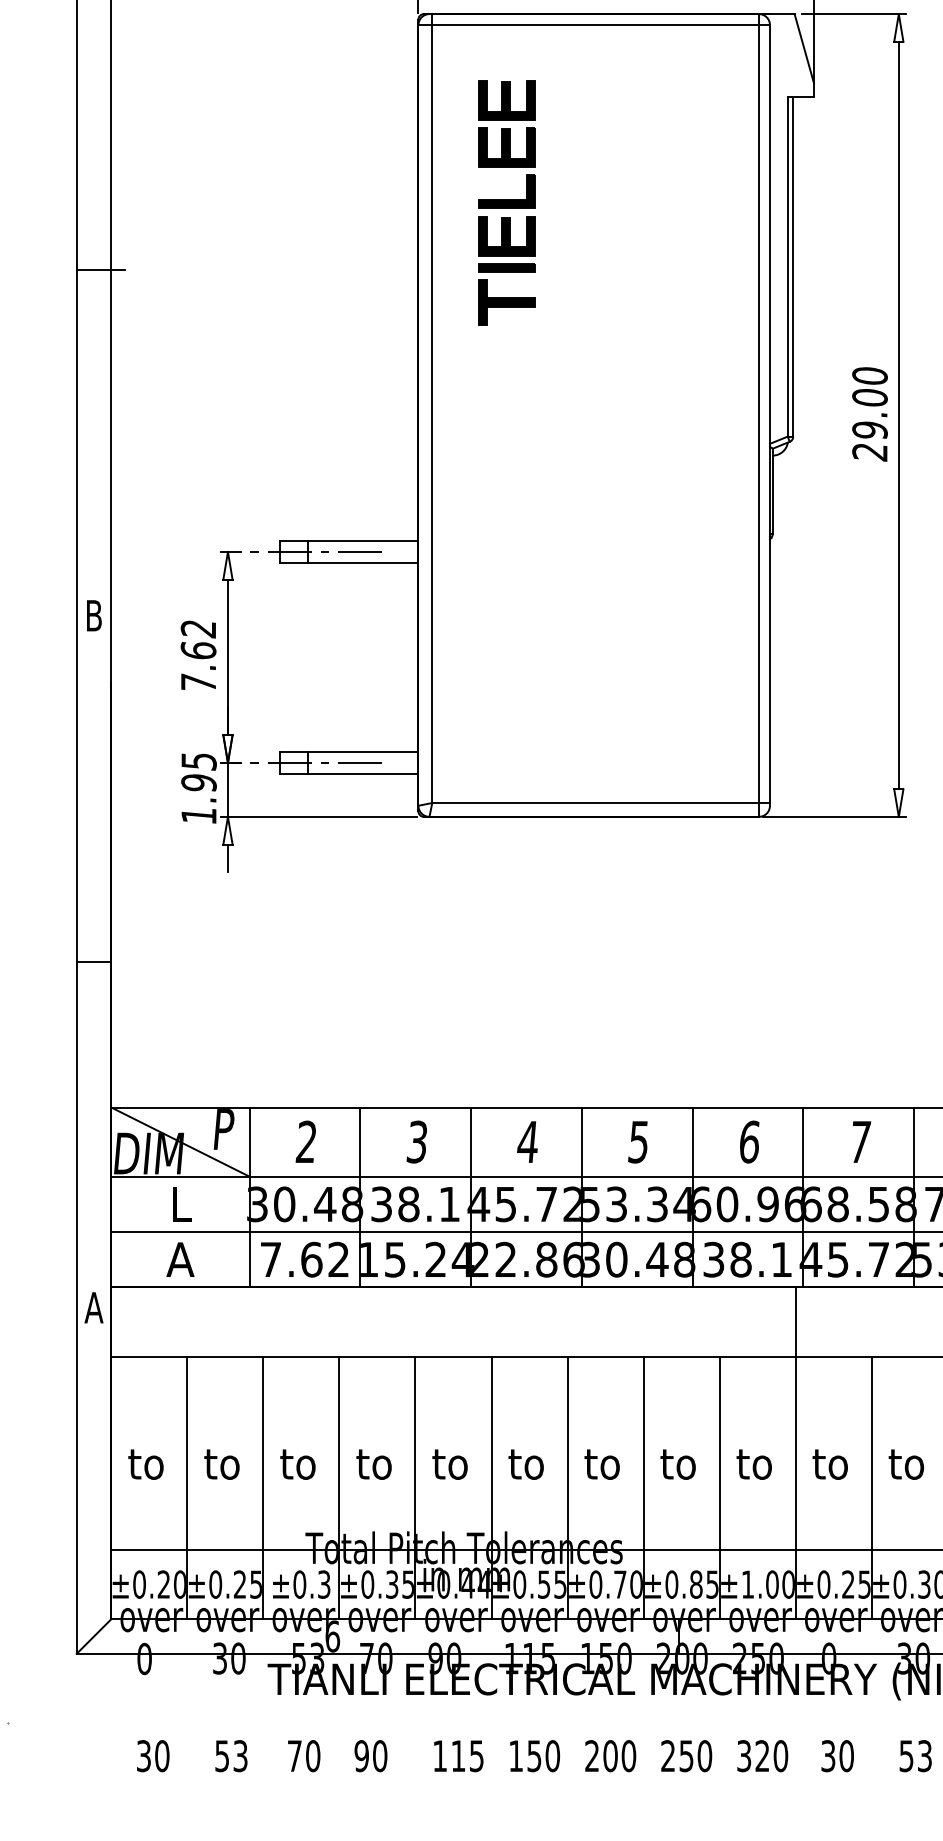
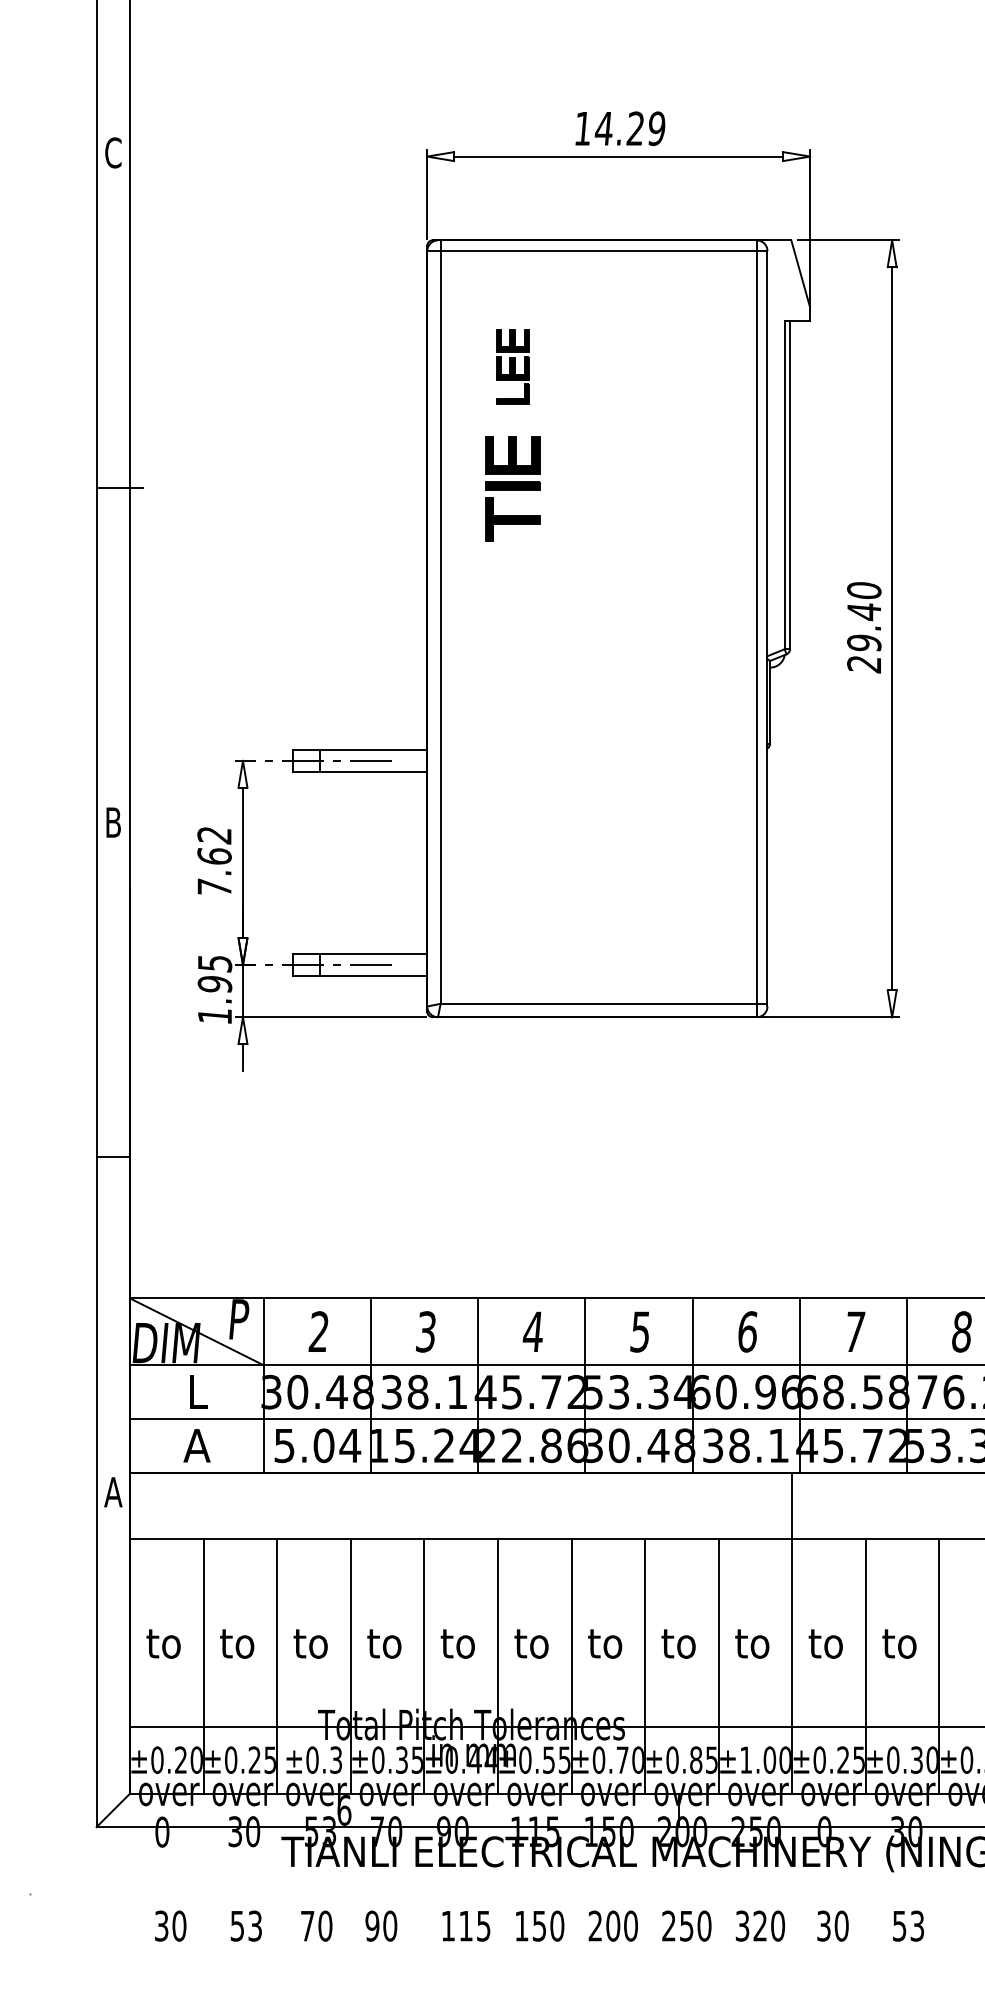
part: (506, 144) -> (512, 366), size x0.6
text: (870, 398) -> (864, 612), 29.00 -> 29.40
text: (304, 1259) -> (317, 1445), 7.62 -> 5.04

